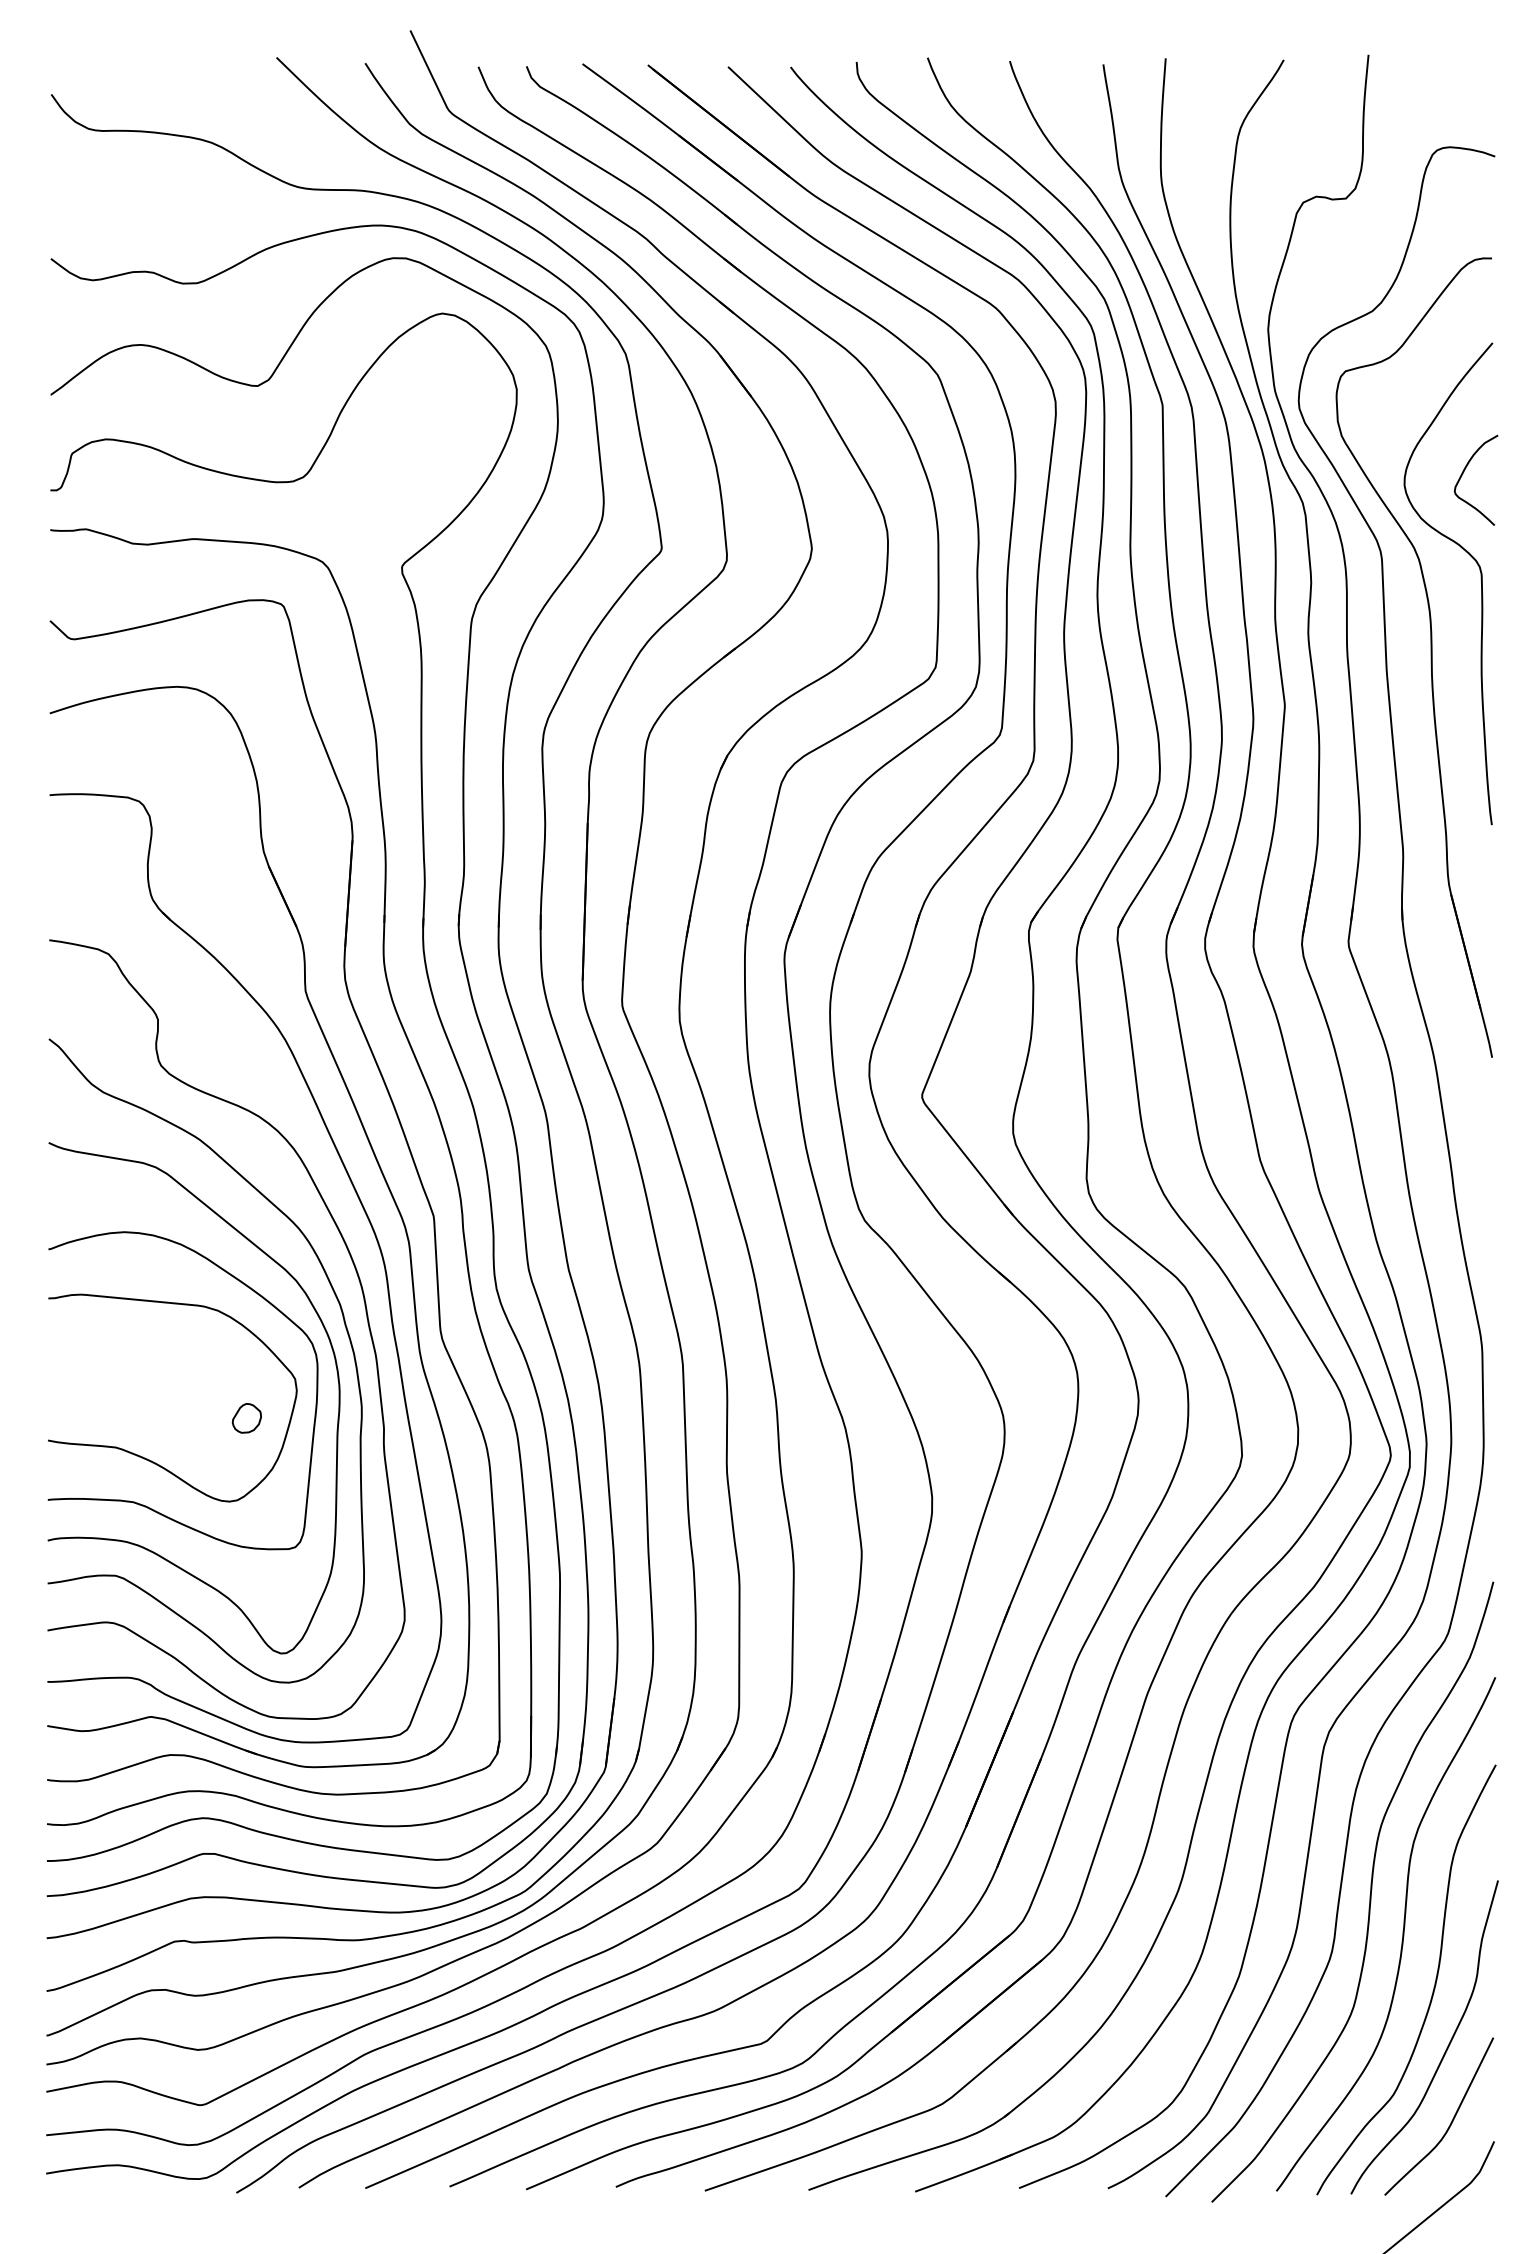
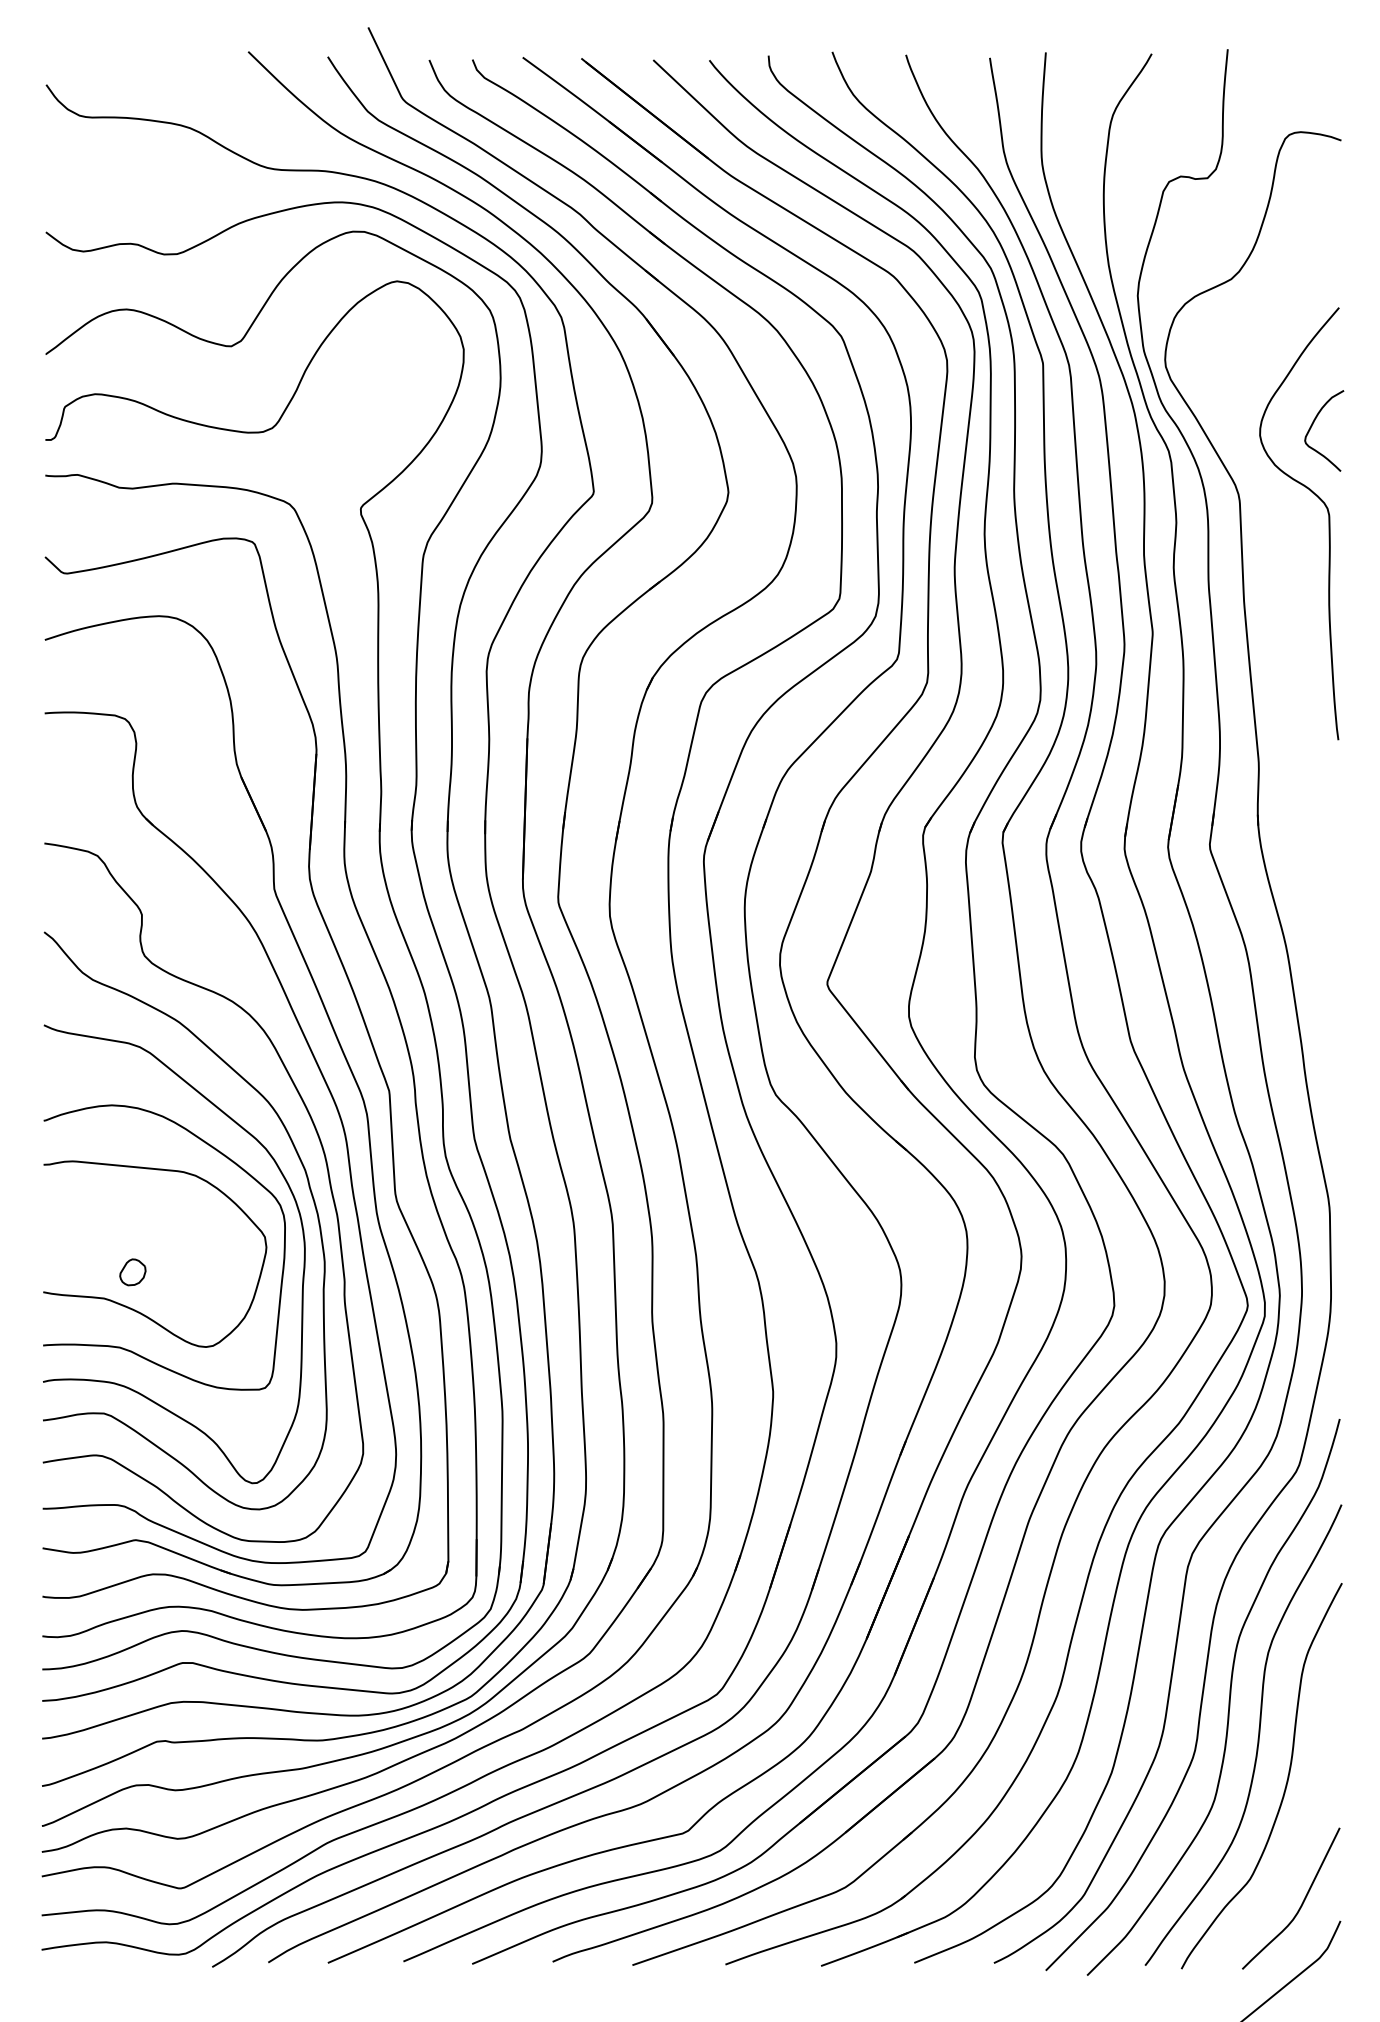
part: (1430, 657) -> (1283, 589), removed
part: (246, 1418) -> (132, 1272), moved
curve: (1446, 2047) -> (1297, 1836), removed

